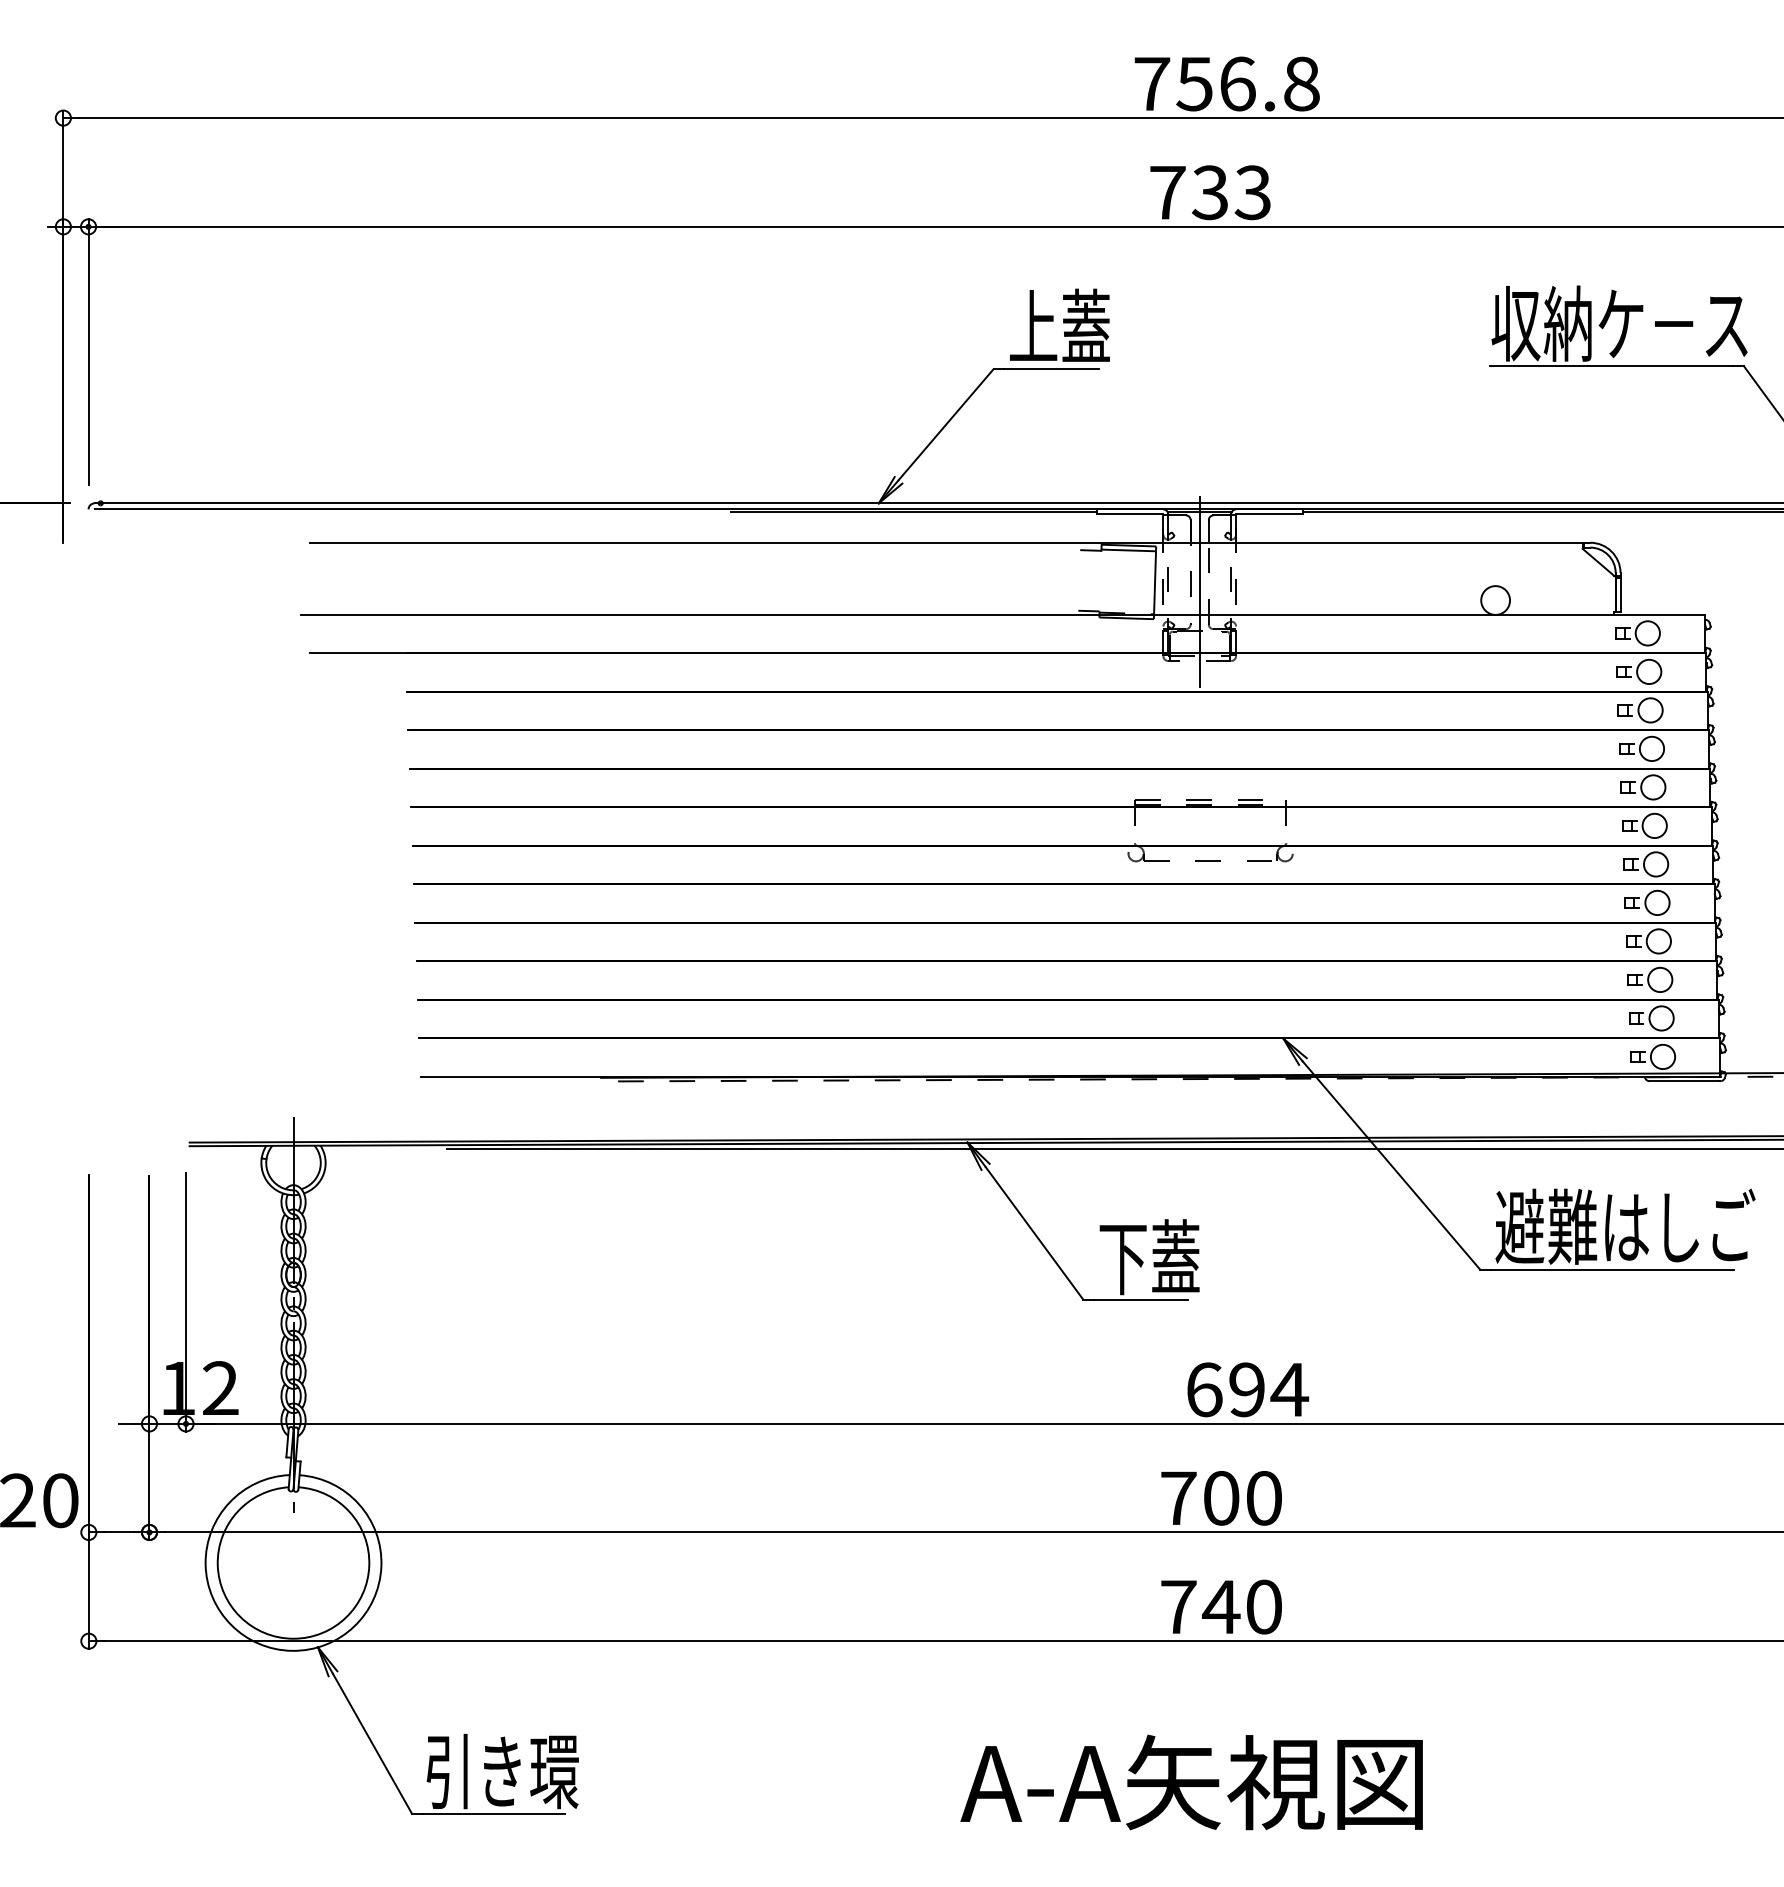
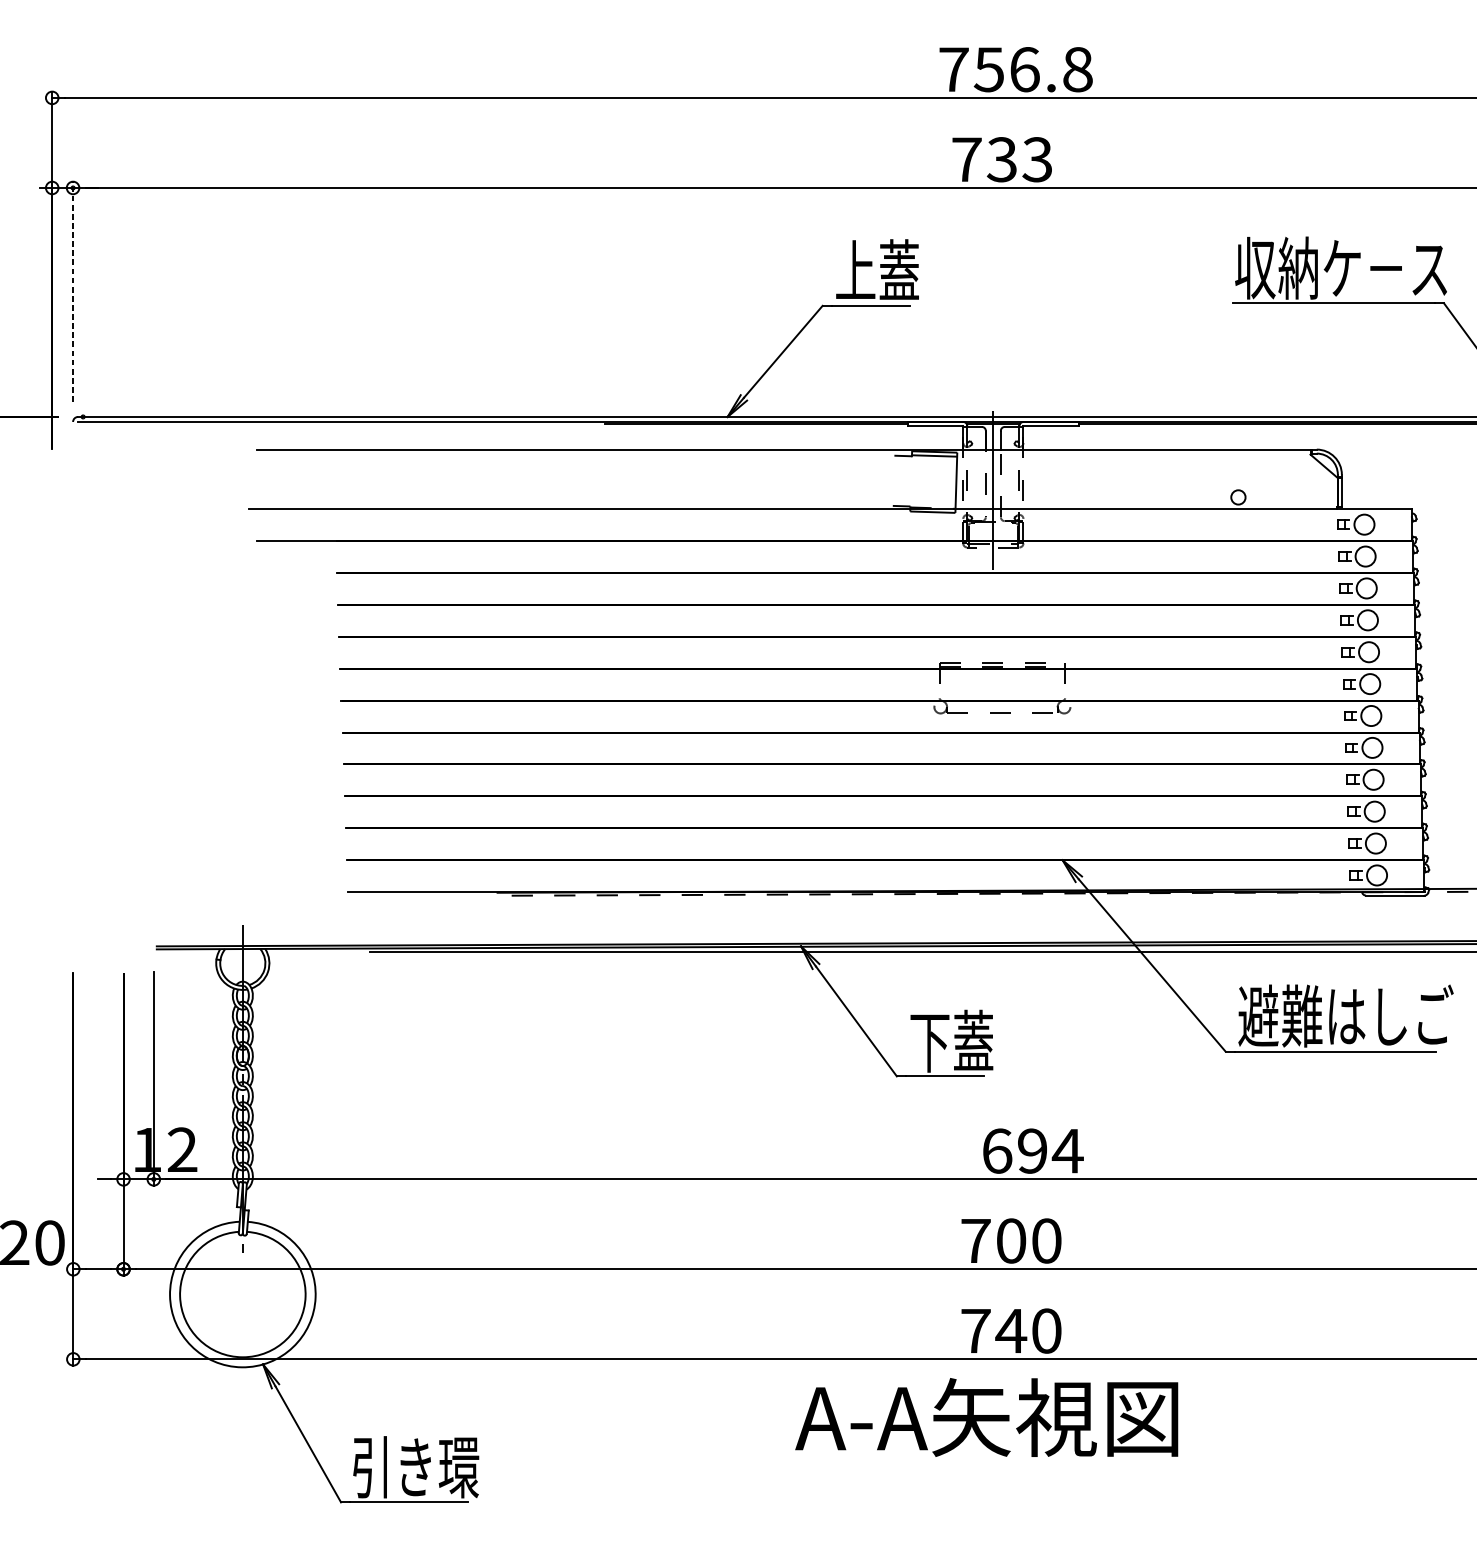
line: (88, 352) -> (73, 292), solid -> dashed
circle: (1495, 600) -> (1238, 497), size x0.6
text: (1191, 1782) -> (986, 1417), moved

